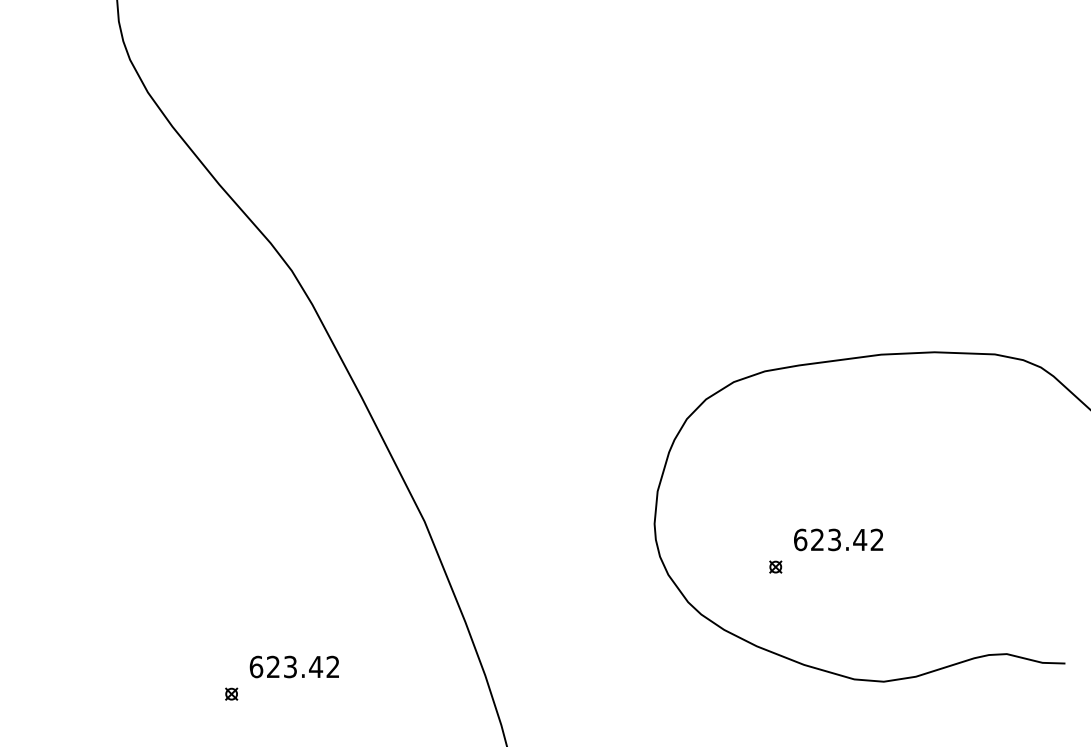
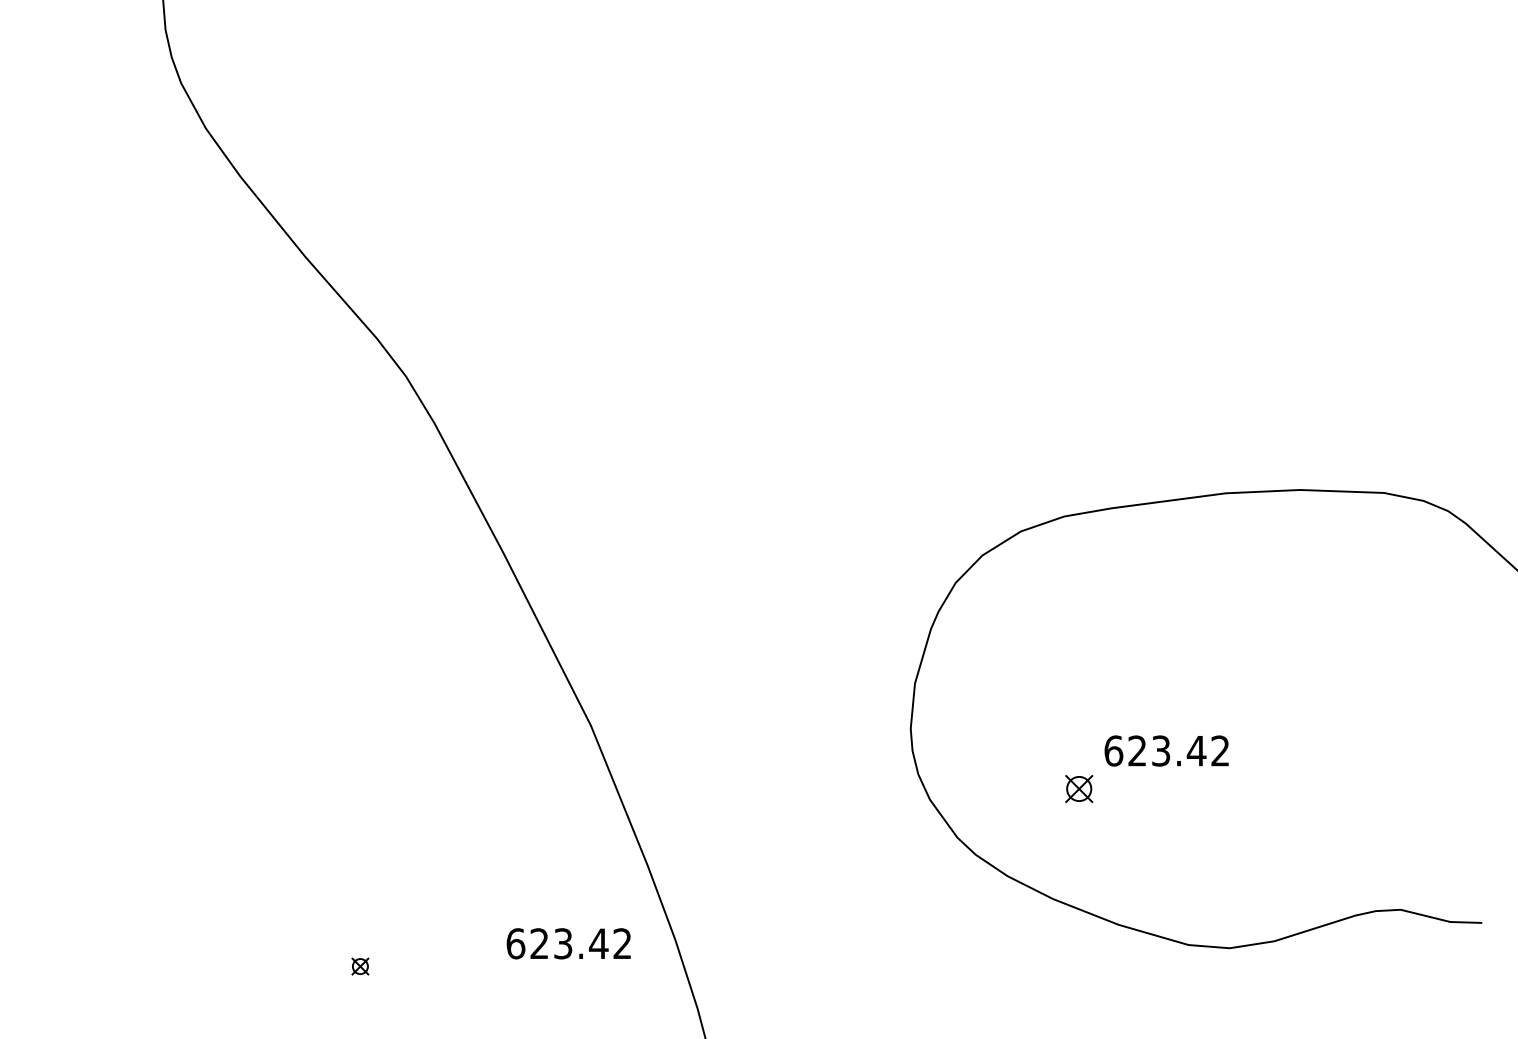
part: (775, 566) -> (1079, 788), size x1.6
text: (294, 666) -> (568, 943), moved
part: (231, 694) -> (360, 966), moved

